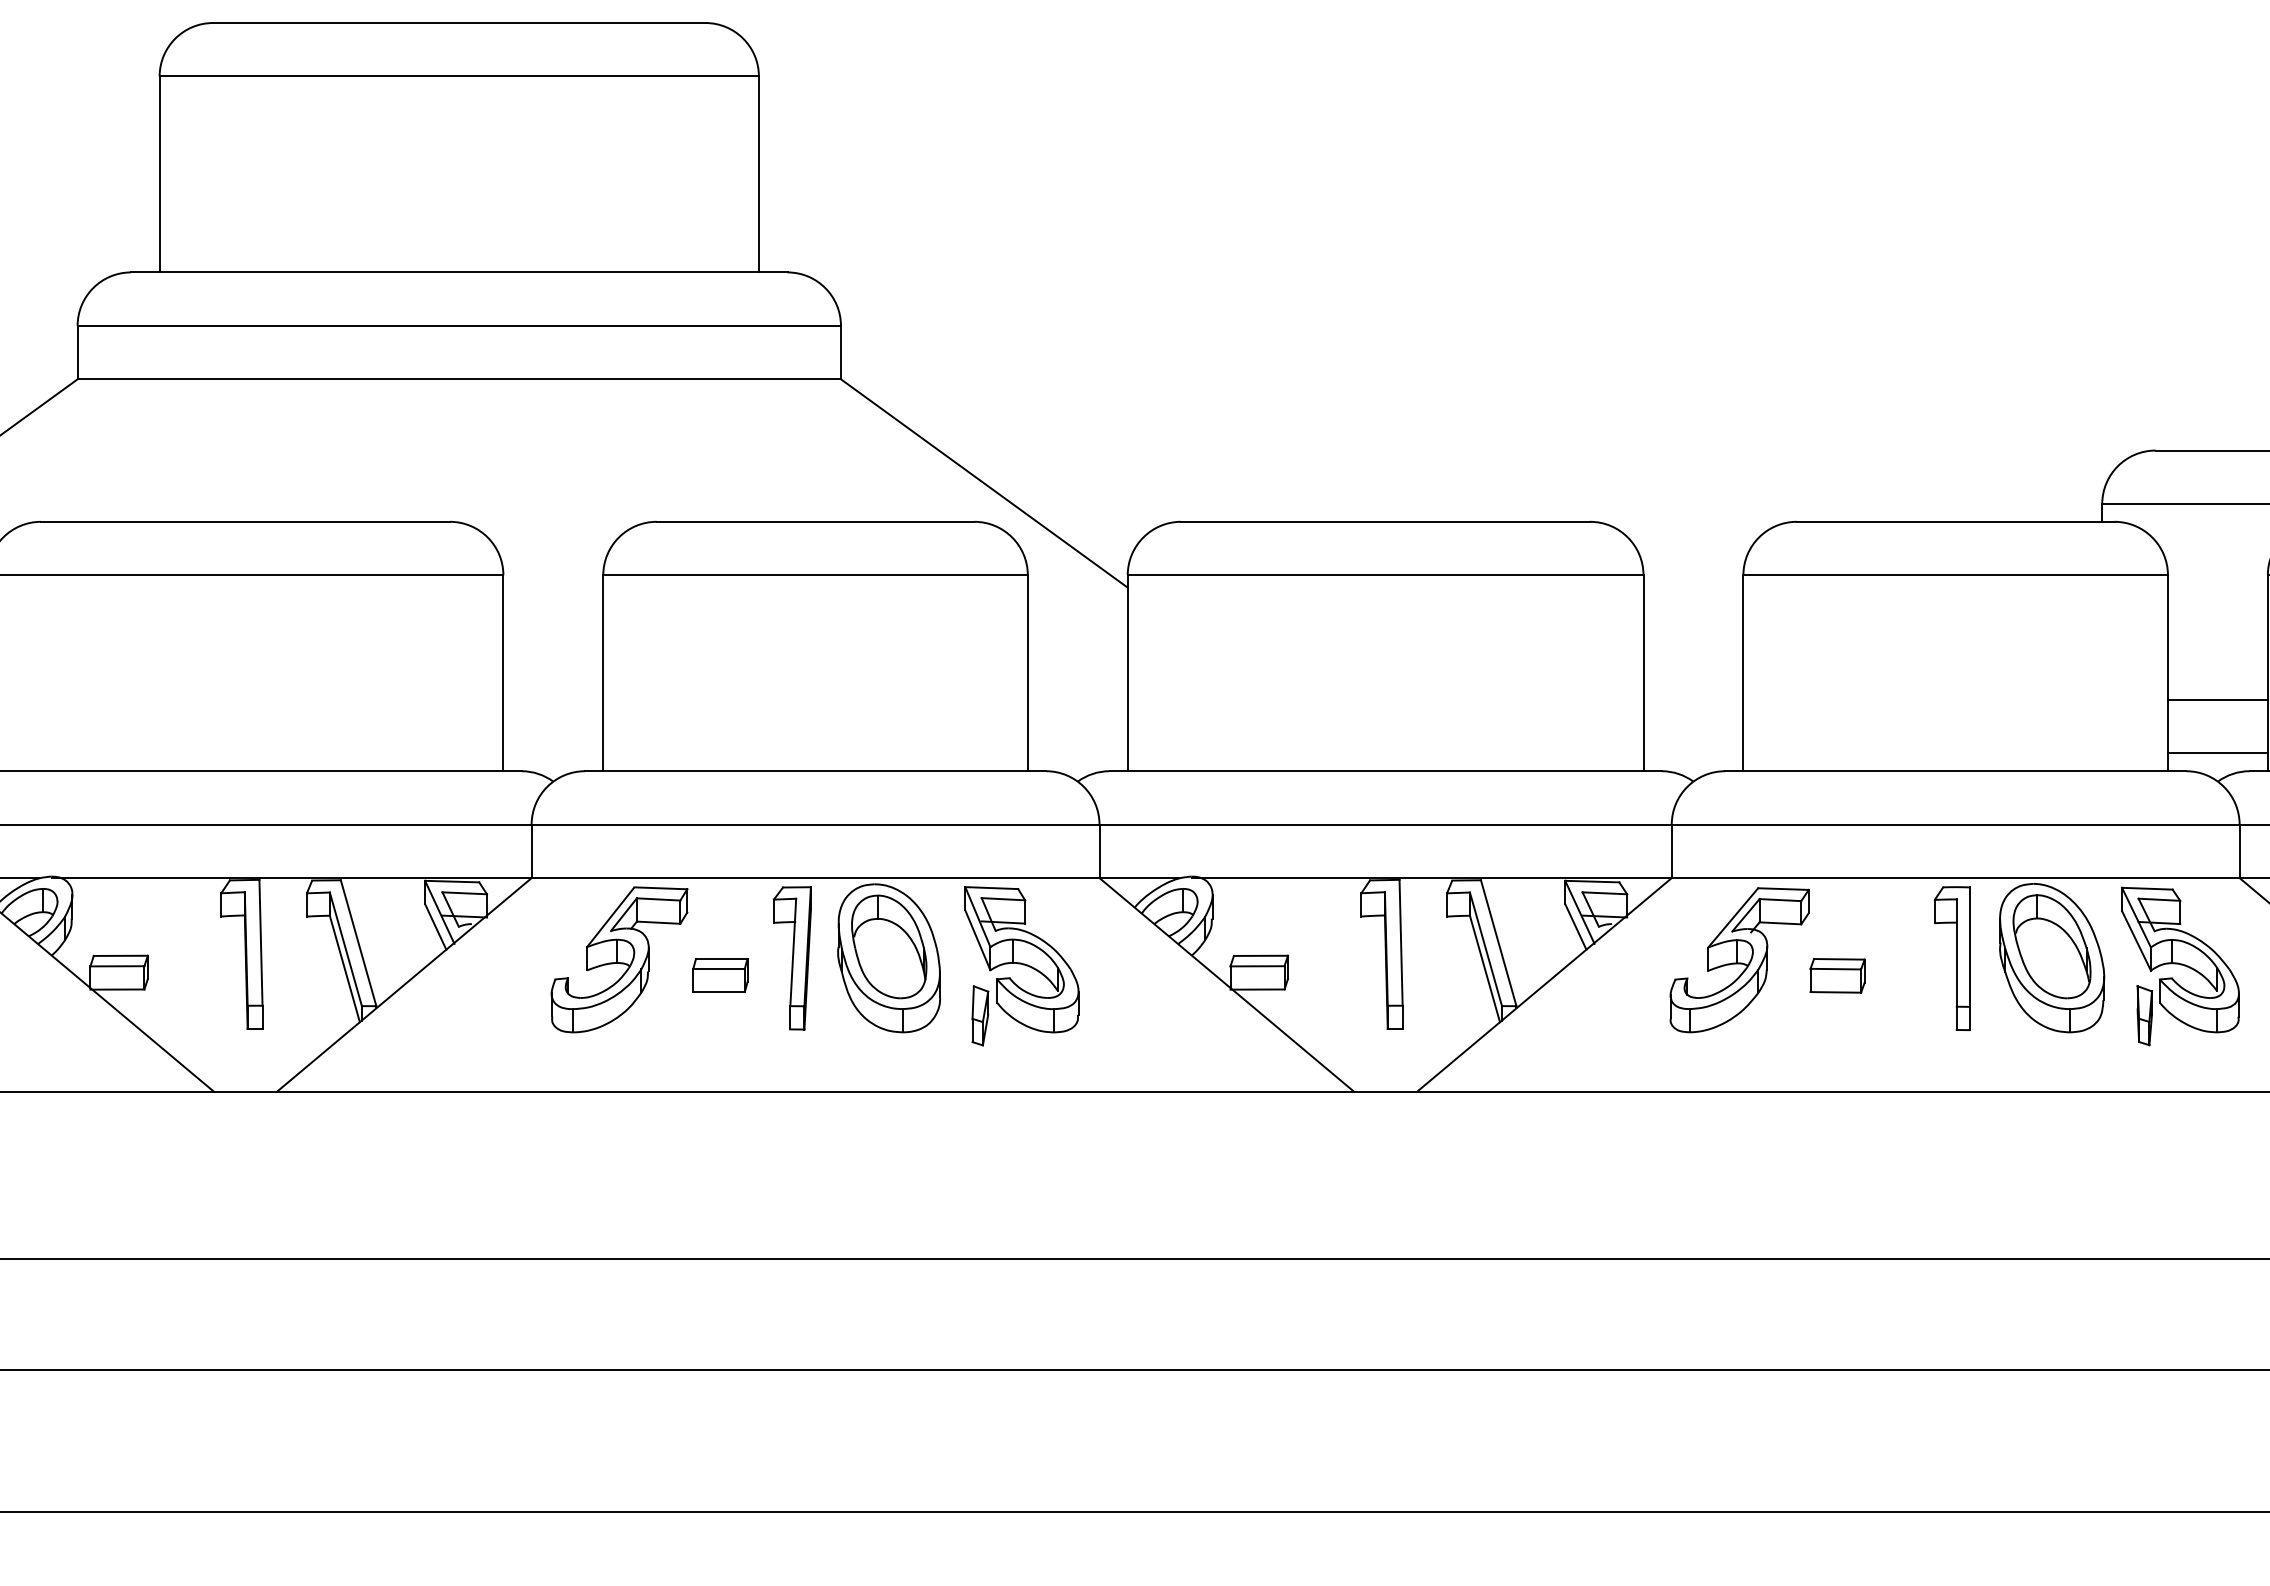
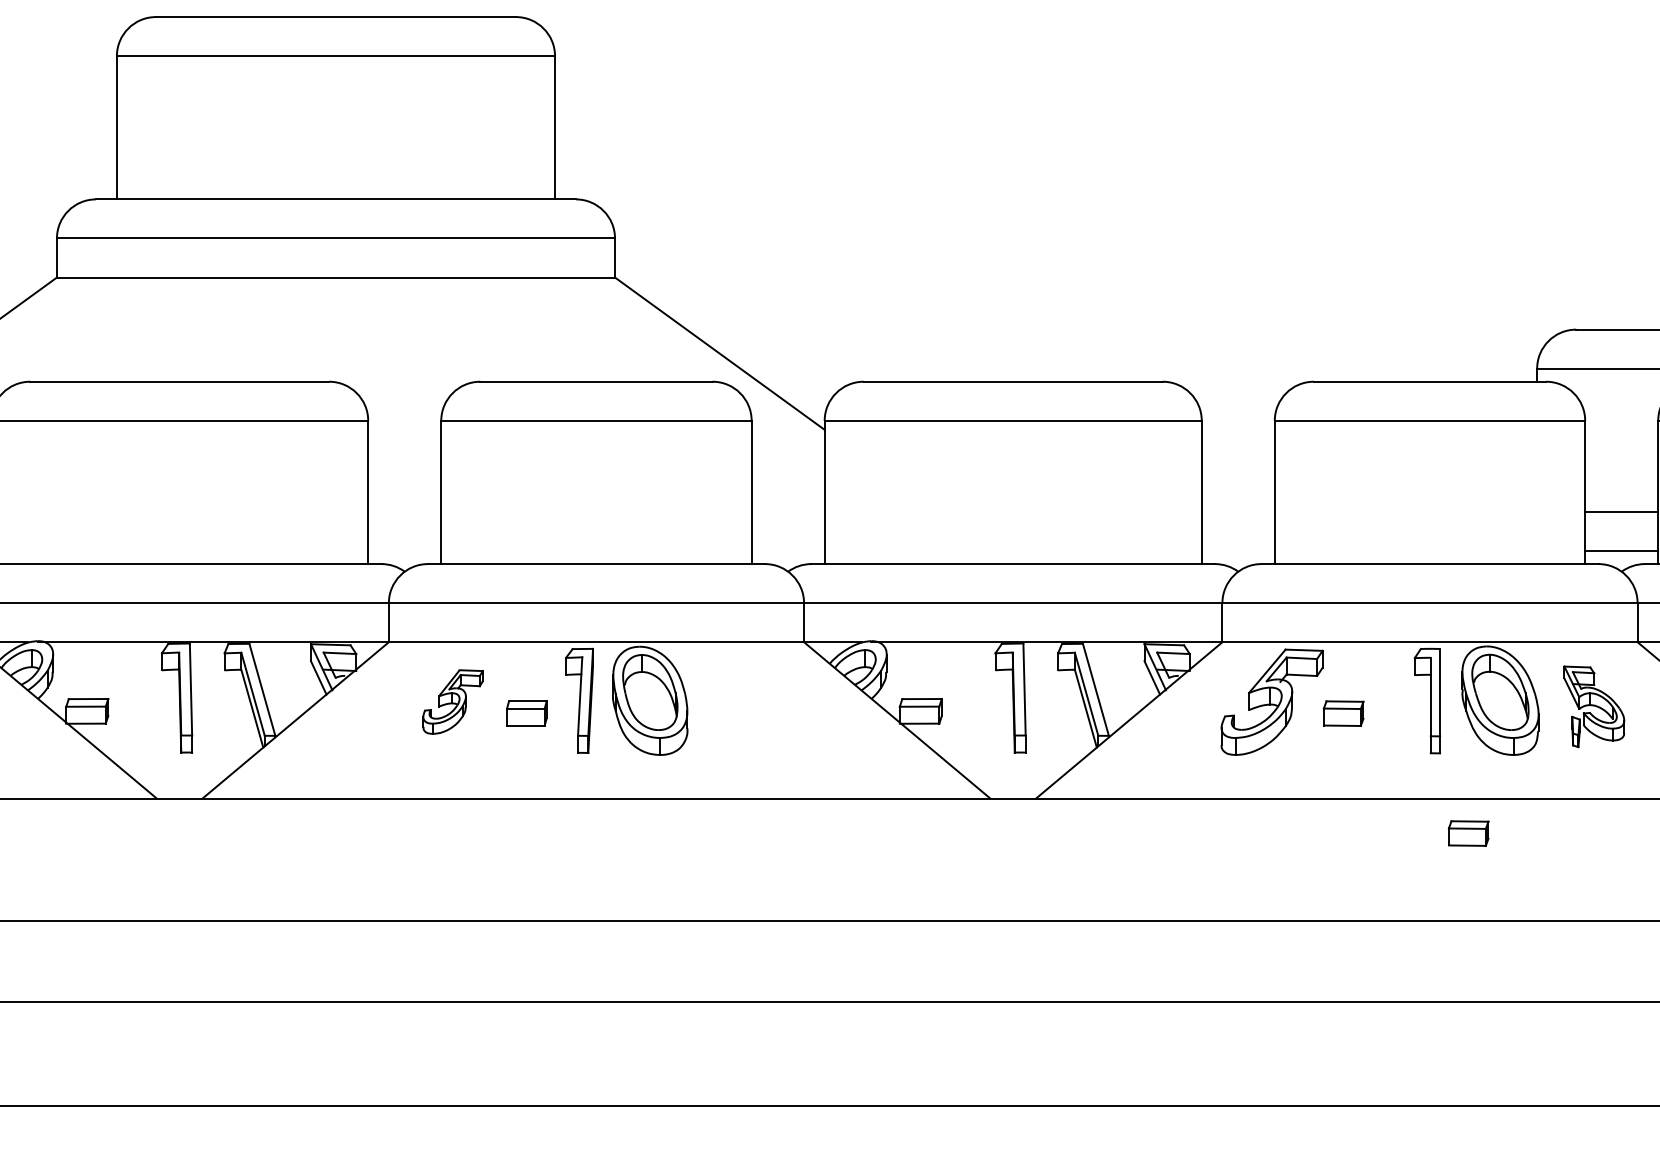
part: (619, 959) -> (453, 701), size x0.6
part: (1021, 966) -> (747, 706), removed
part: (2180, 966) -> (1594, 706), size x0.7
part: (2008, 1139) -> (1468, 833), added

